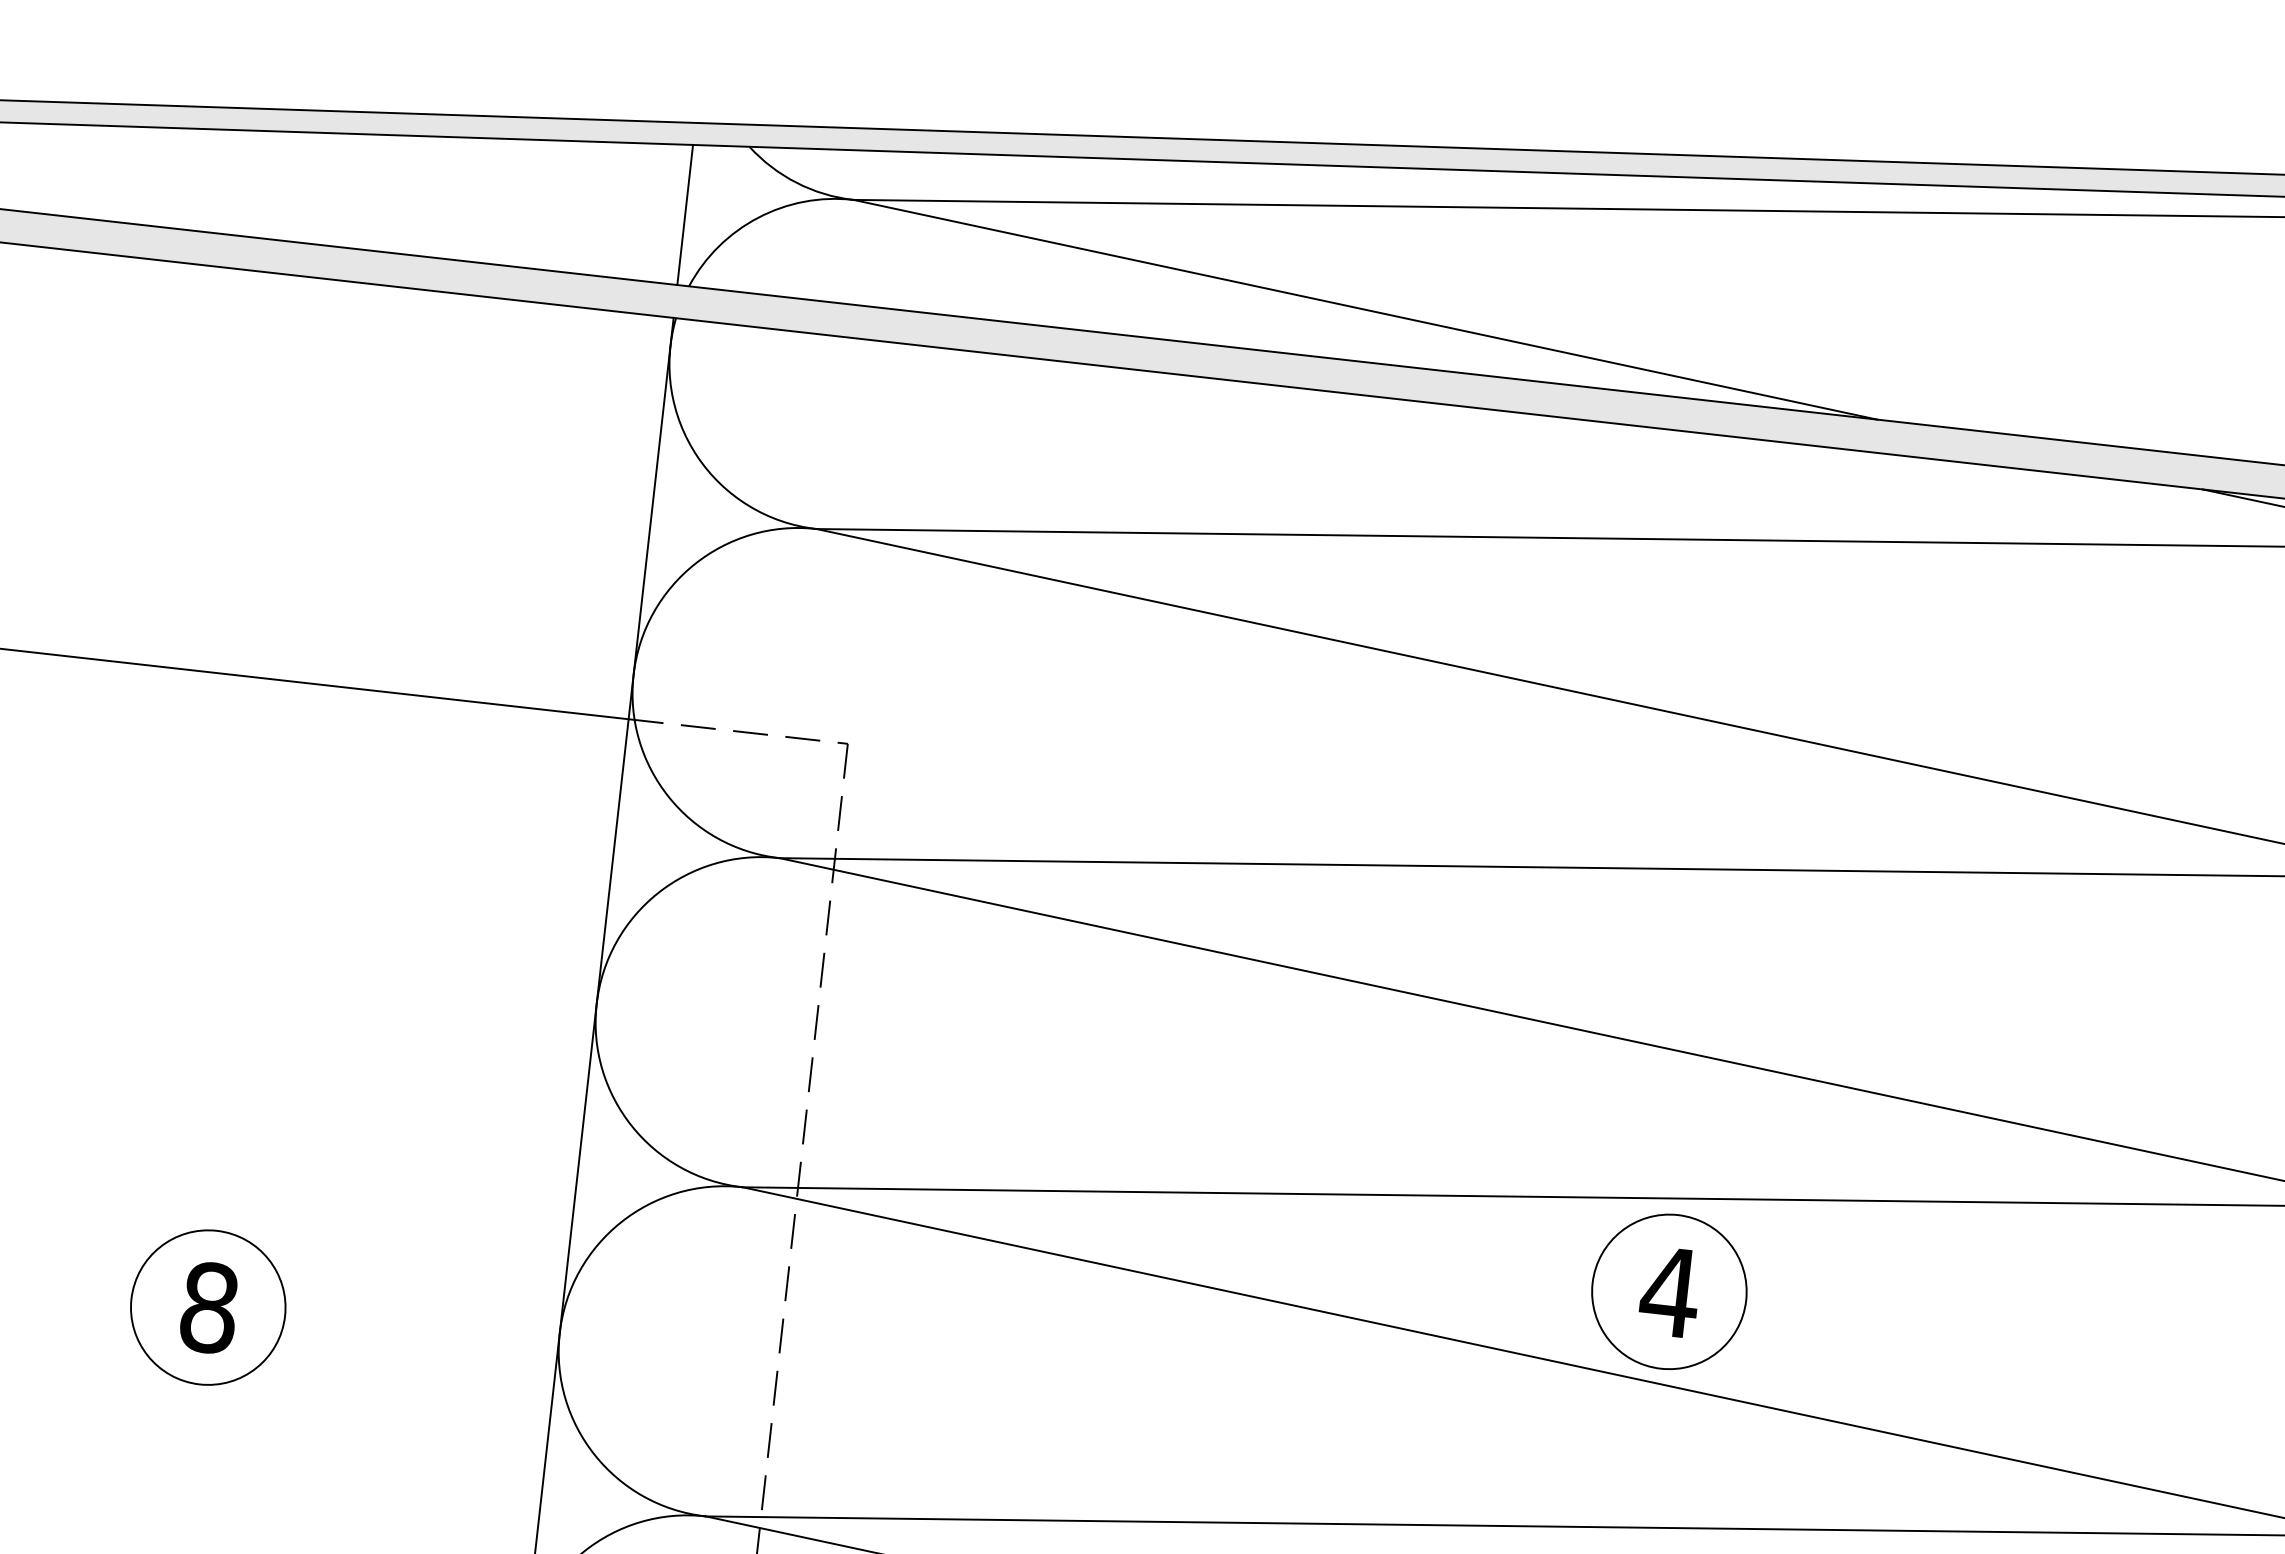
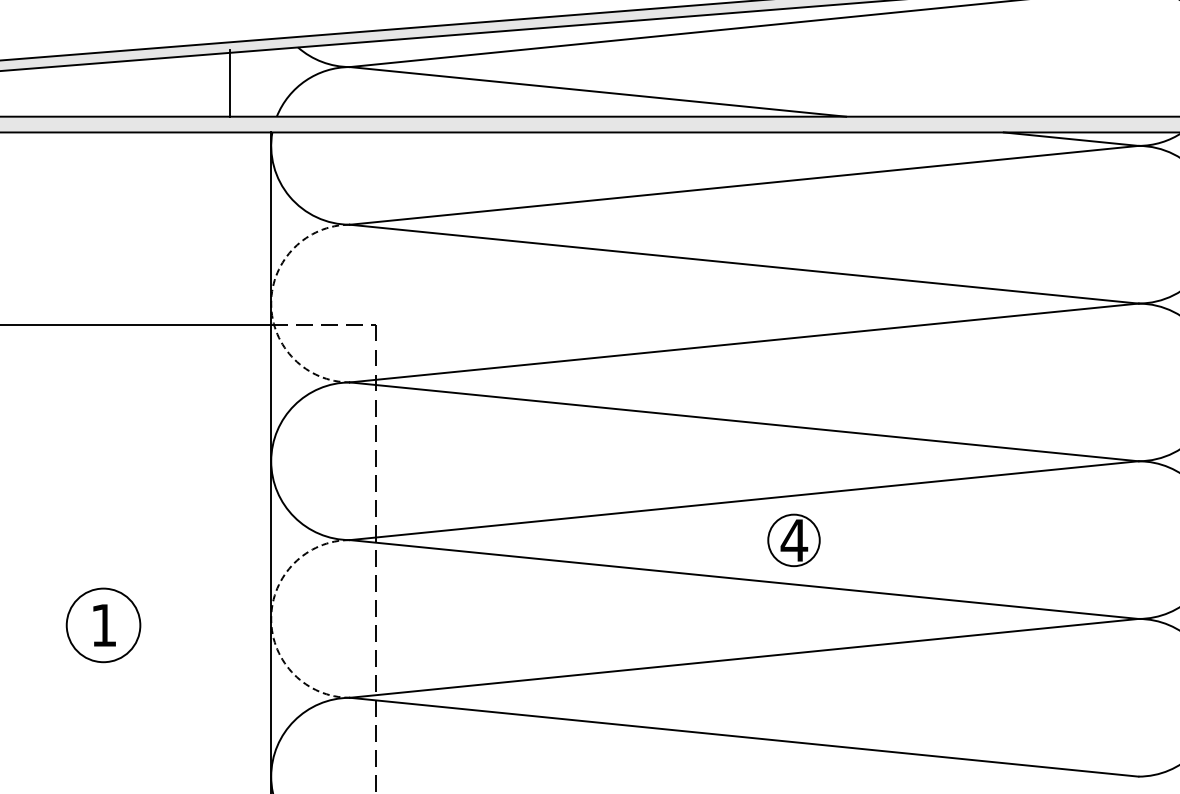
line: (685, 213) -> (230, 82), moved
arc: (634, 675) -> (271, 303), solid -> dashed
circle: (1668, 1291) -> (793, 540), size x0.7
text: (210, 1308) -> (104, 625), 8 -> 1
arc: (560, 1332) -> (271, 618), solid -> dashed

